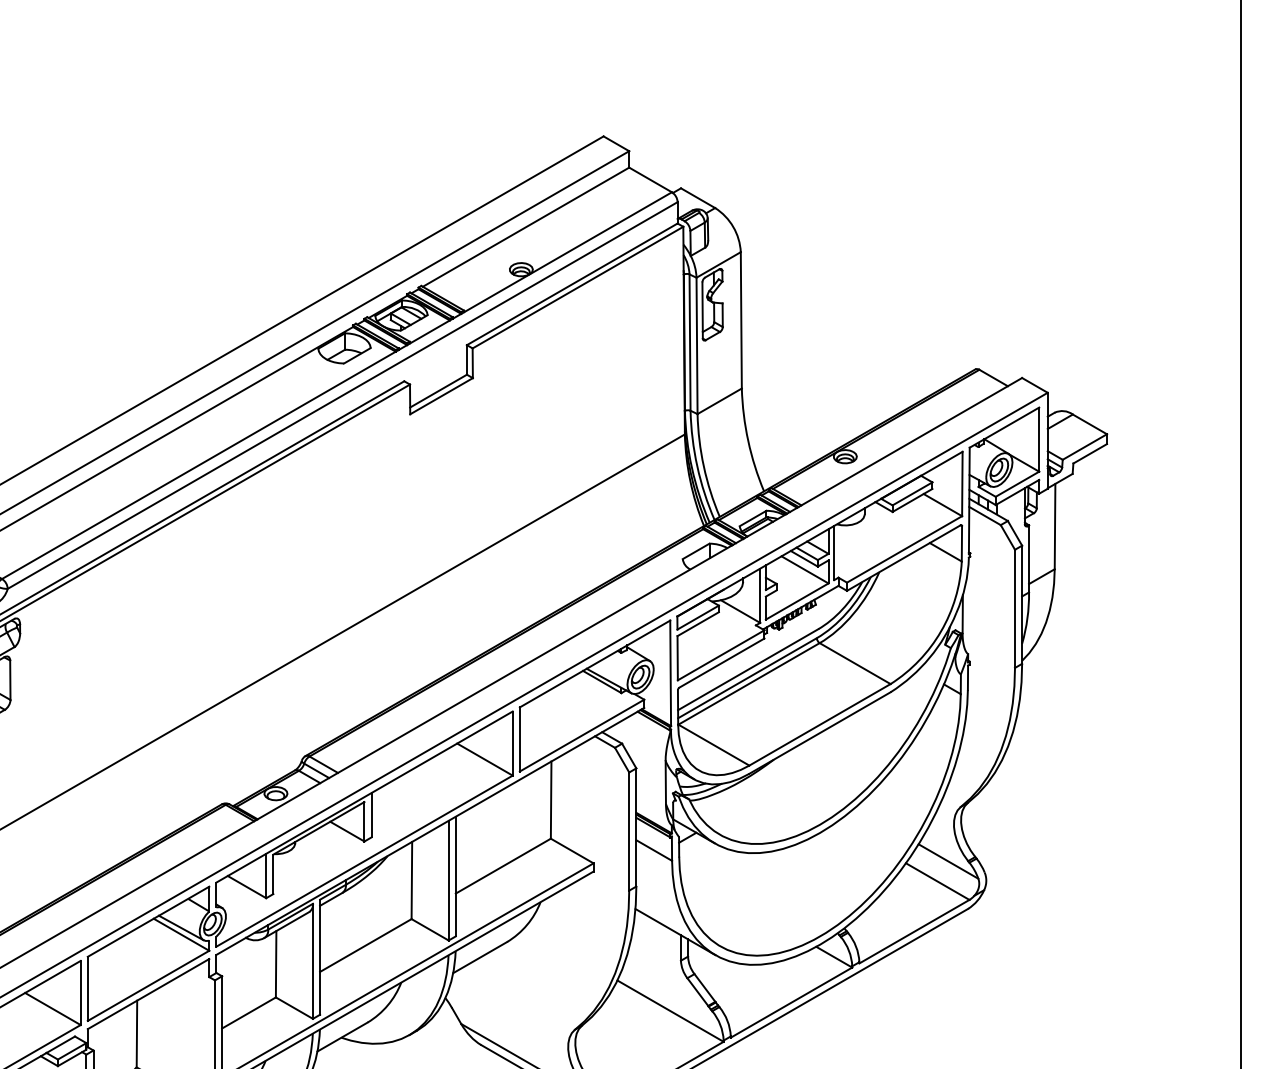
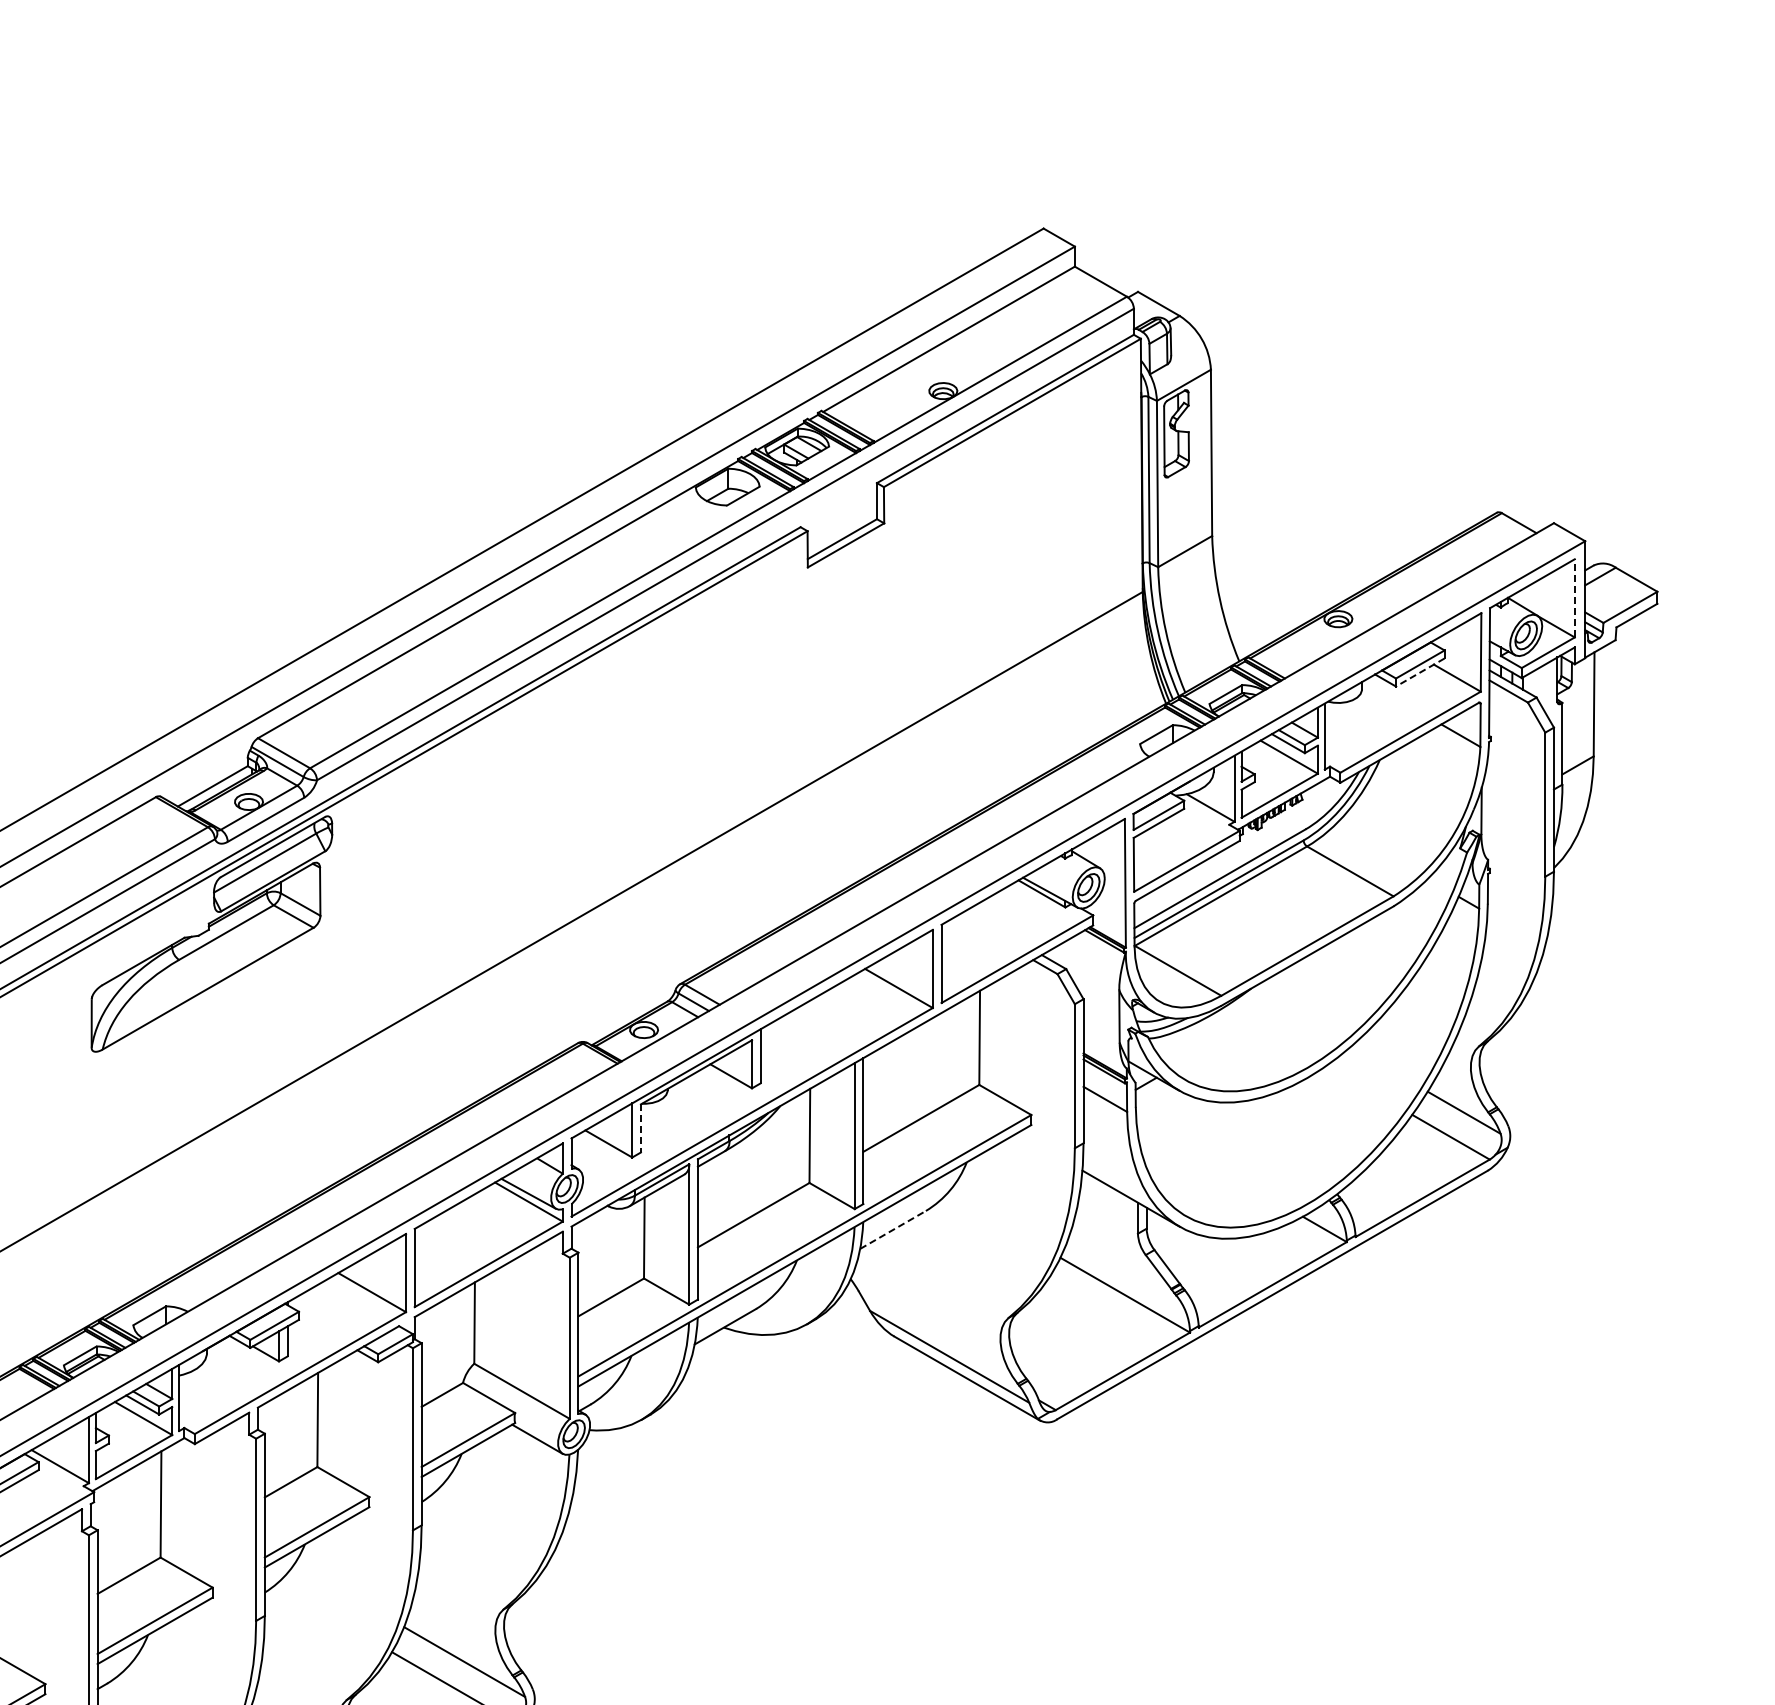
line: (1038, 438) -> (1574, 597), solid -> dashed
line: (911, 500) -> (1419, 672), solid -> dashed
line: (273, 874) -> (640, 1128), solid -> dashed
line: (480, 957) -> (893, 1229), solid -> dashed

